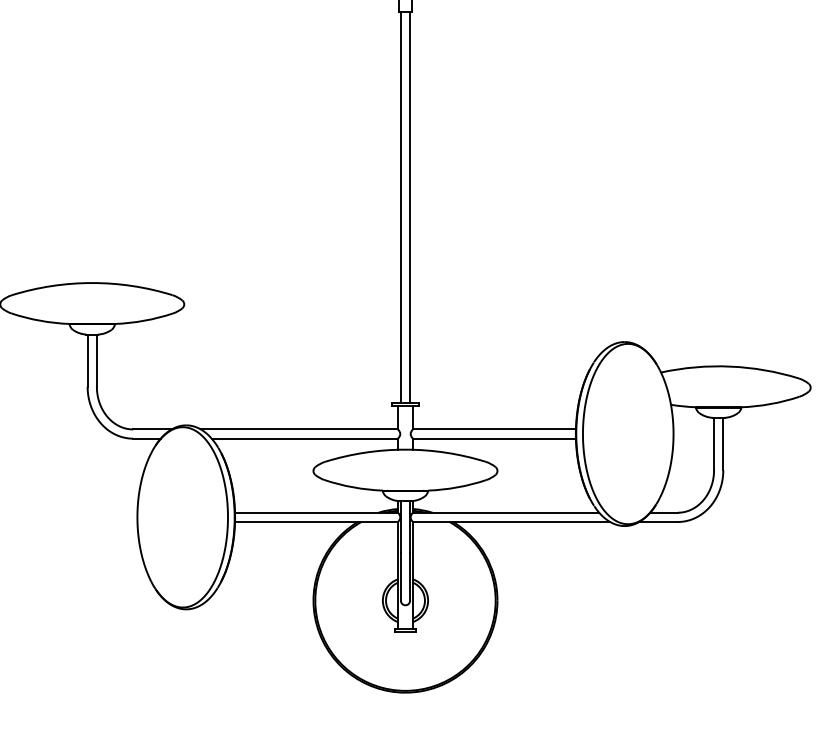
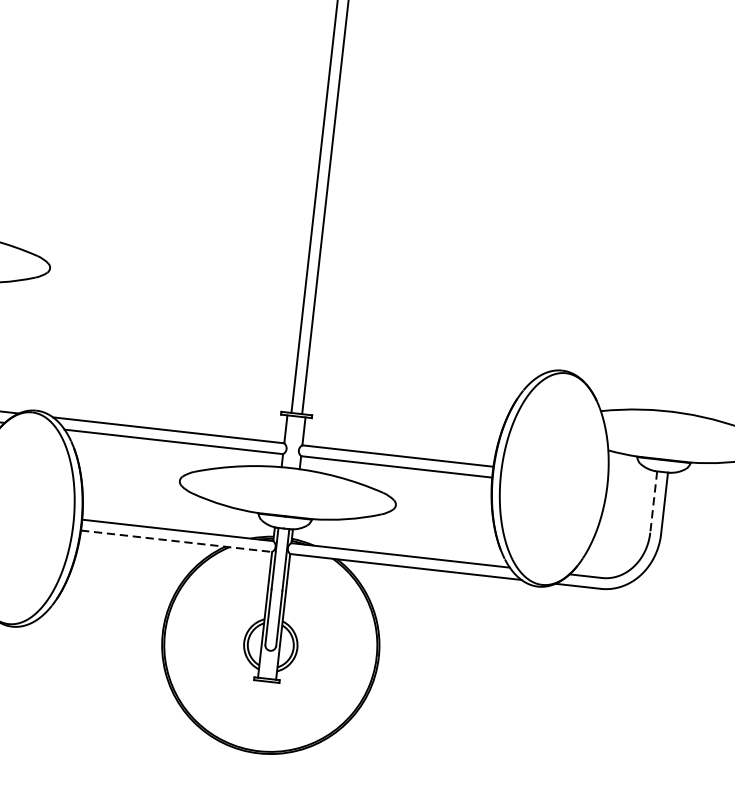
line: (714, 444) -> (654, 502), solid -> dashed
line: (316, 522) -> (176, 541), solid -> dashed

